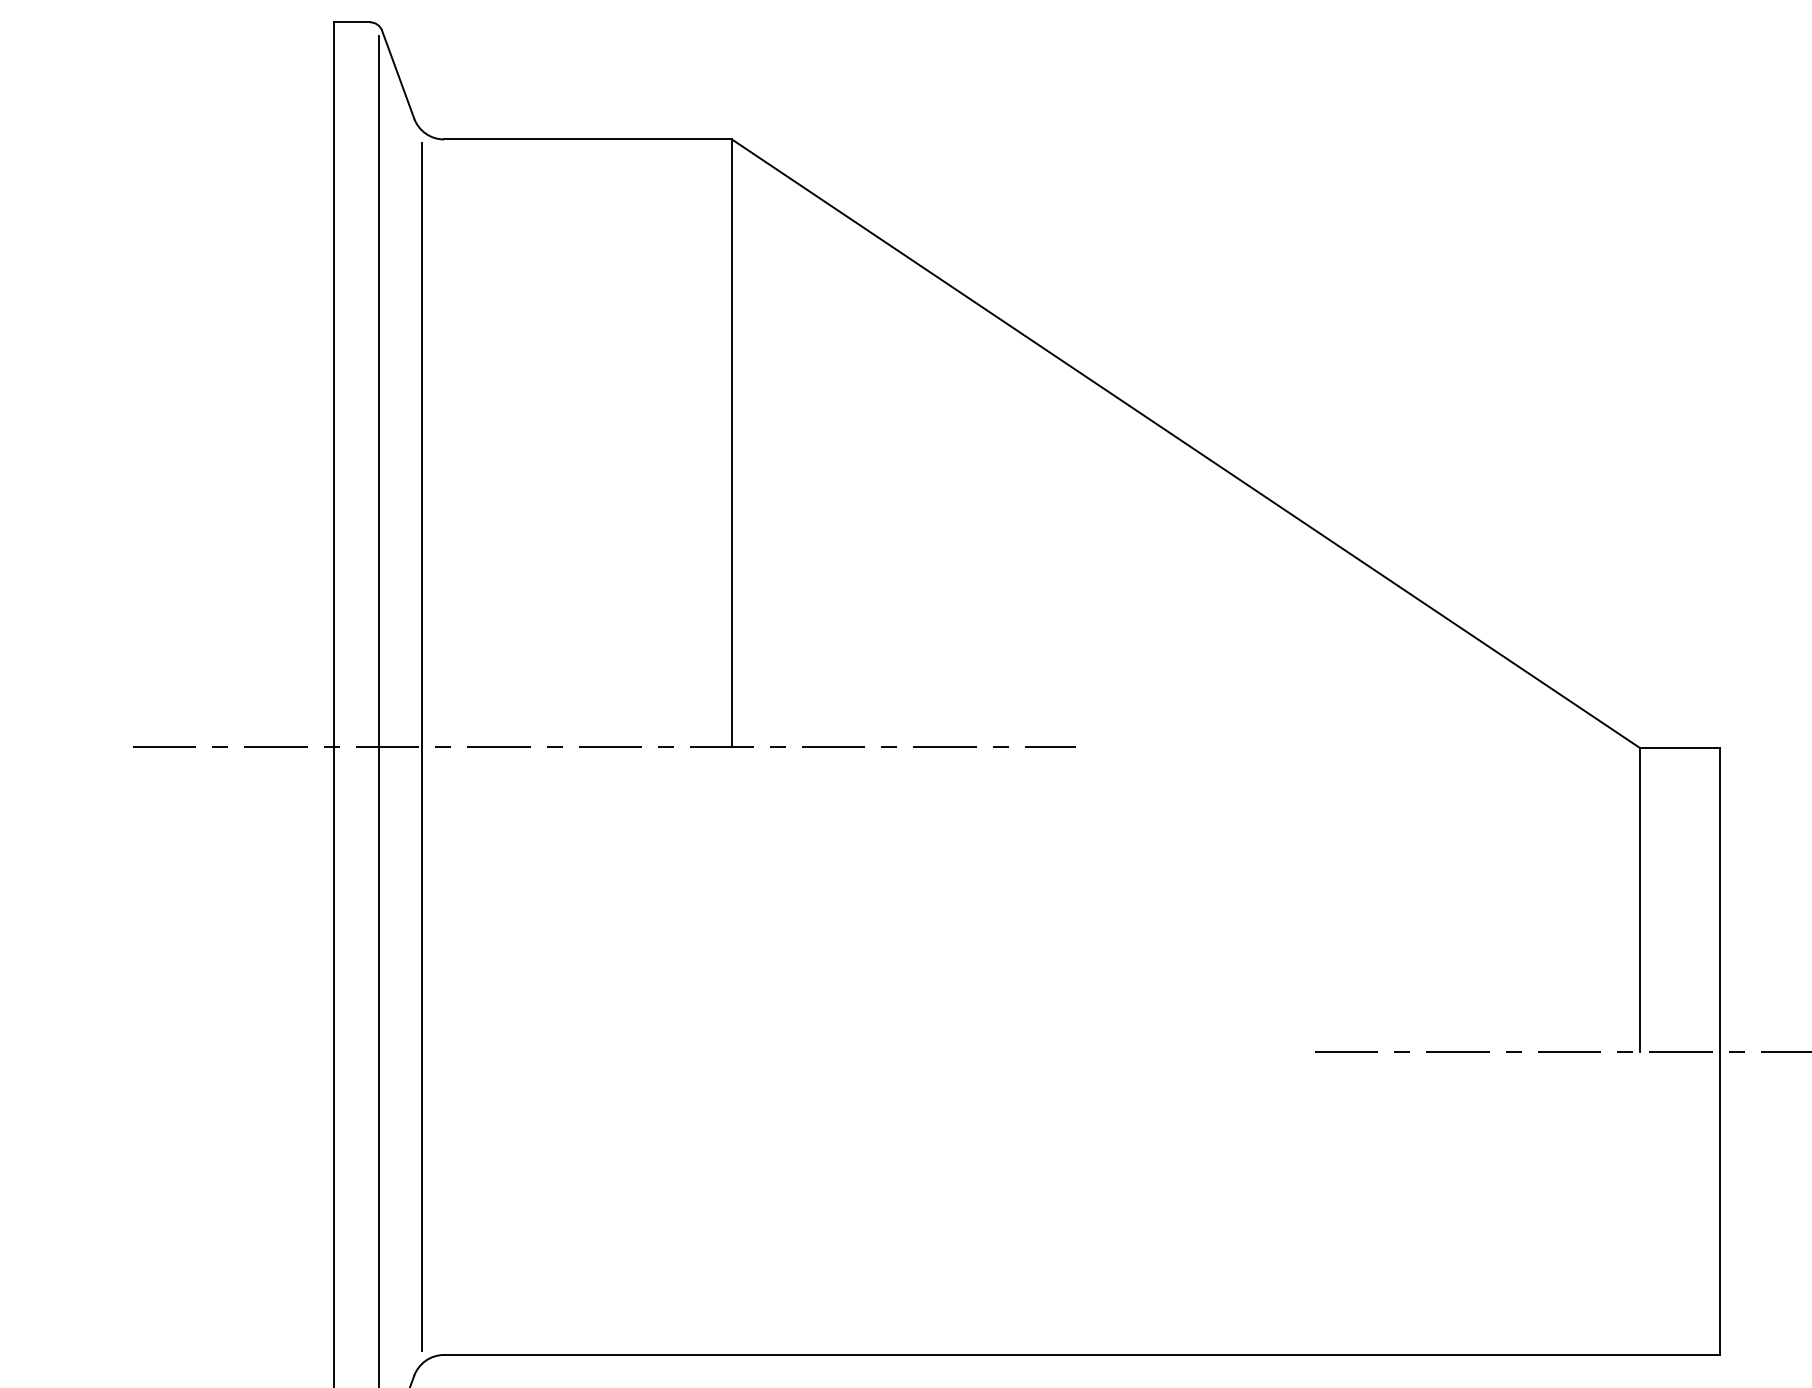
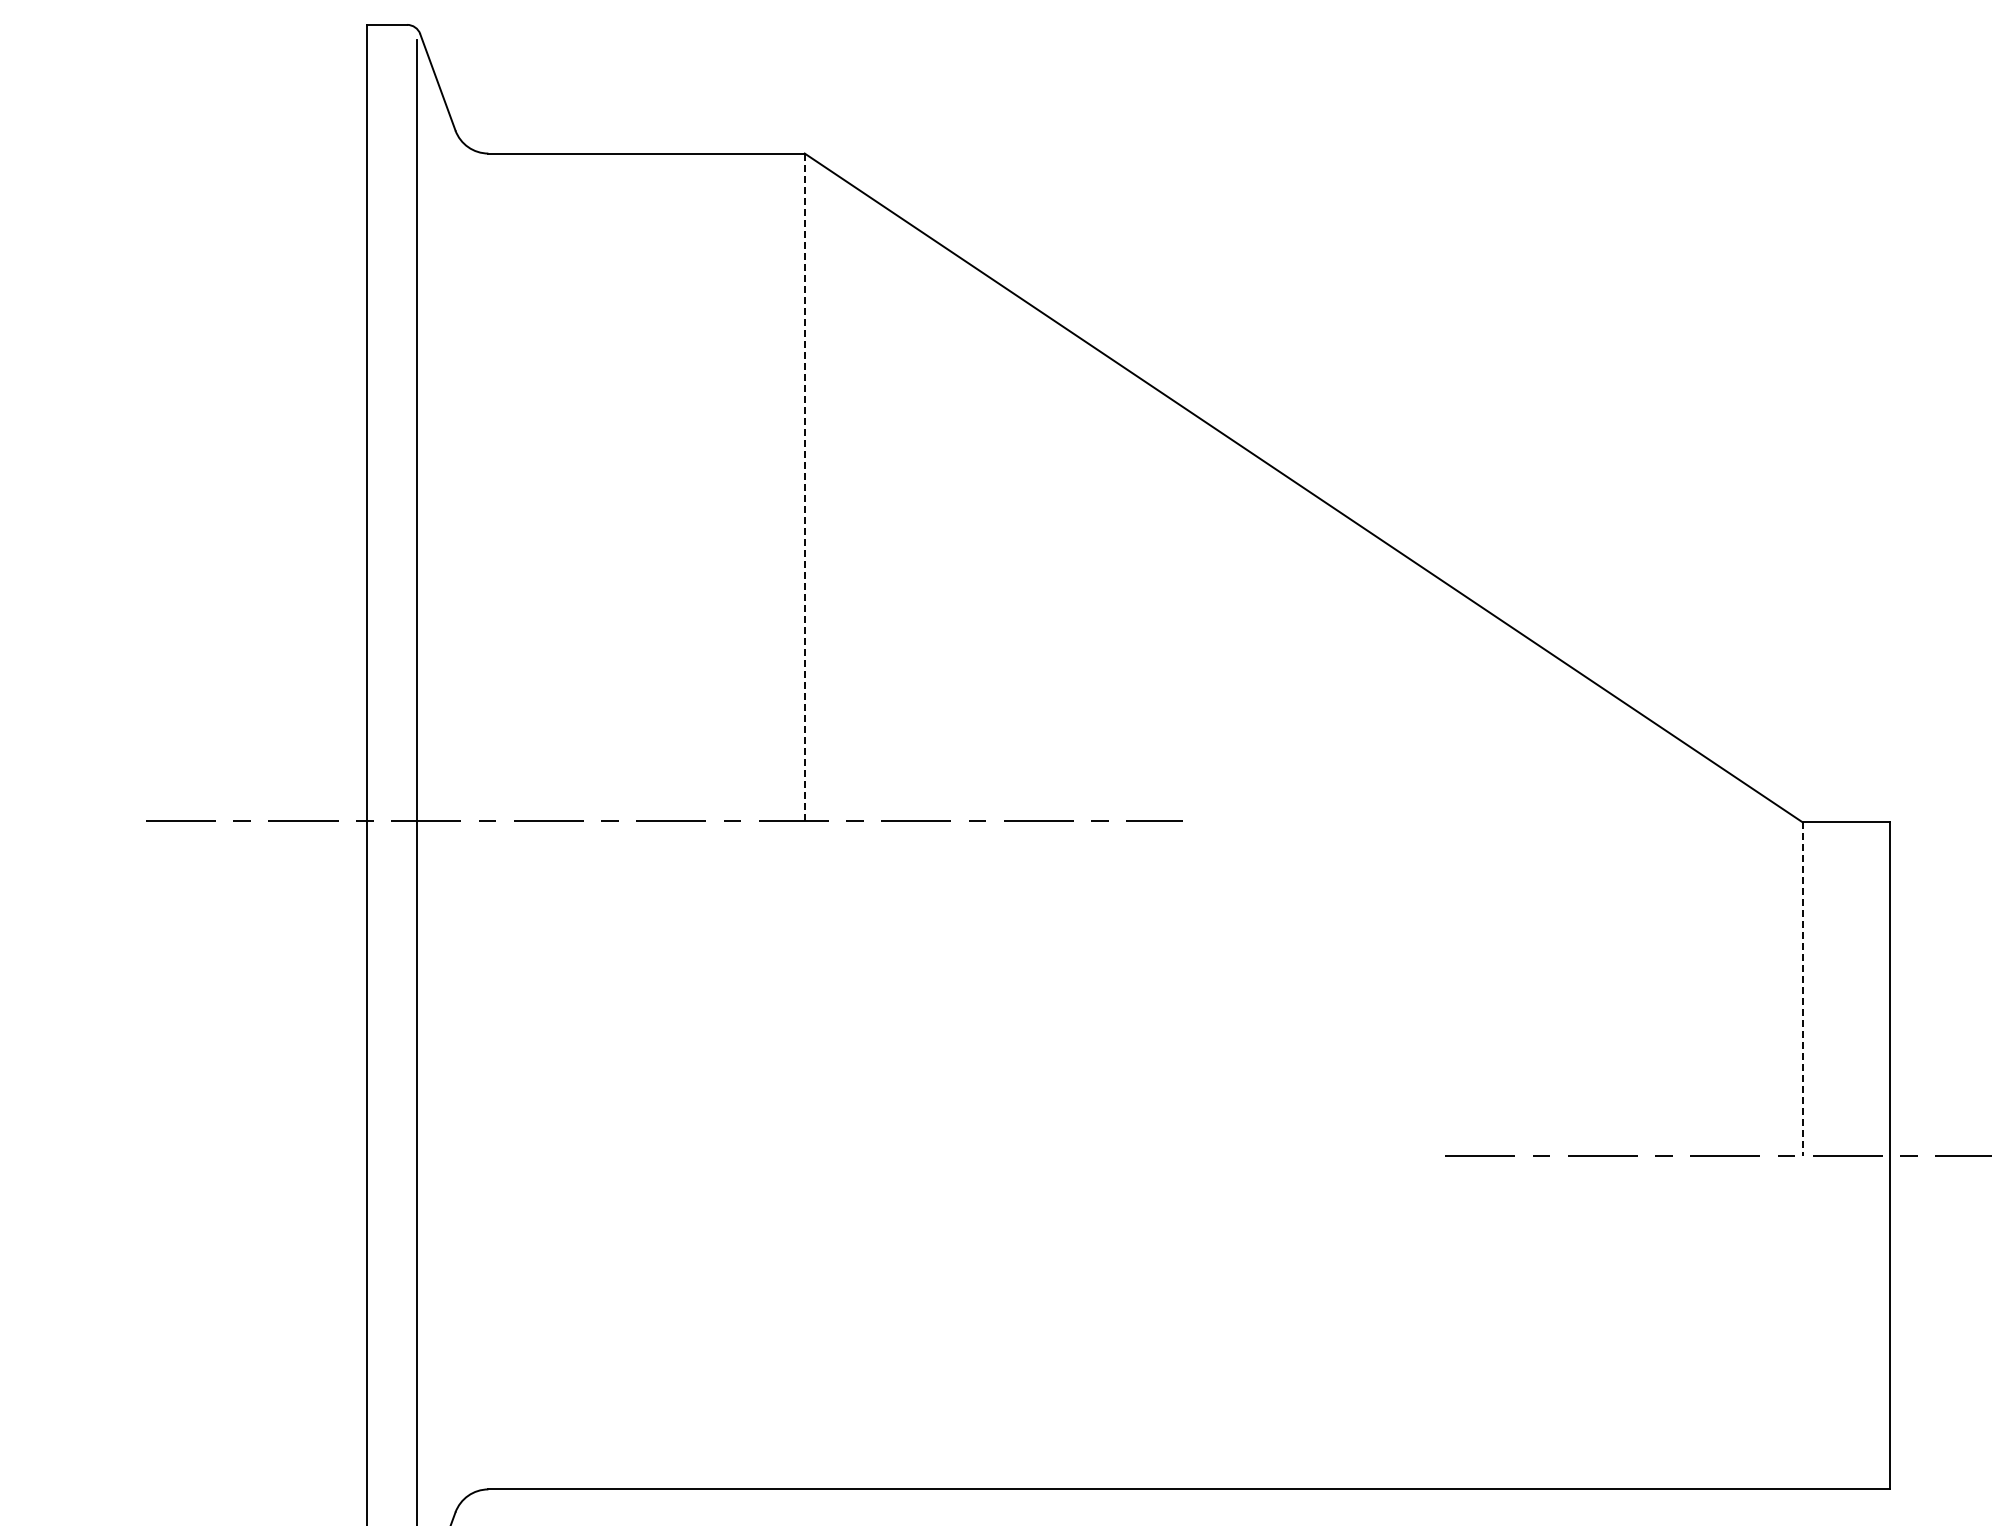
line: (731, 443) -> (804, 487), solid -> dashed
line: (421, 747) -> (463, 821), removed
line: (1639, 900) -> (1802, 989), solid -> dashed

